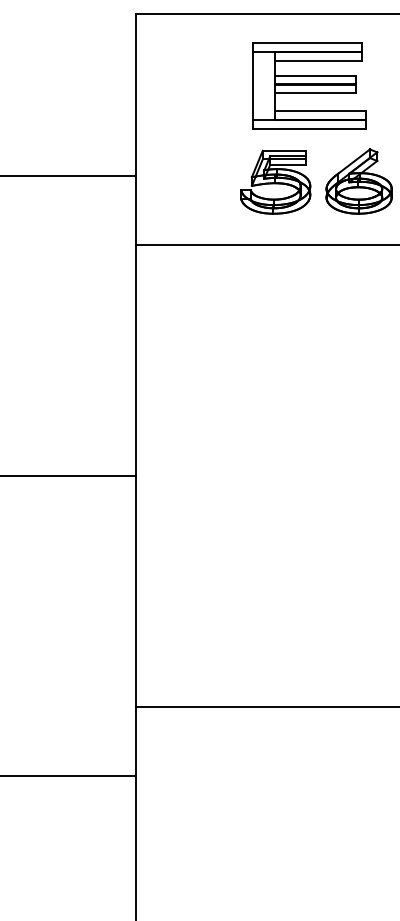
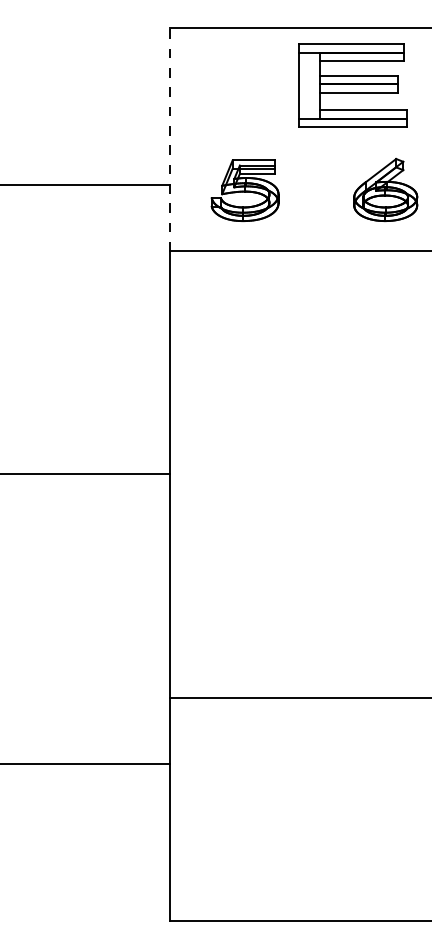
part: (309, 85) -> (352, 85), moved
line: (135, 129) -> (169, 139), solid -> dashed
part: (274, 182) -> (244, 190), moved

